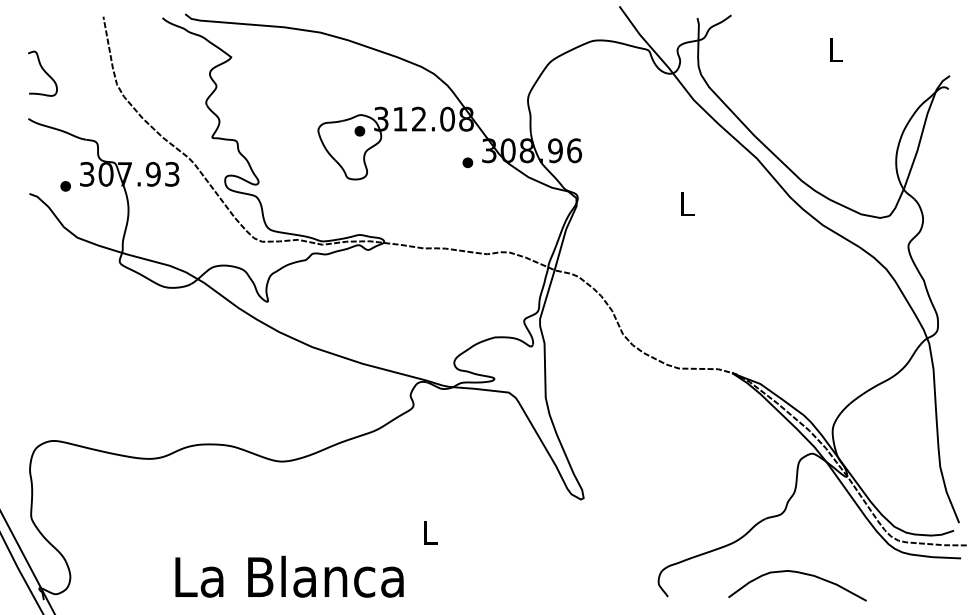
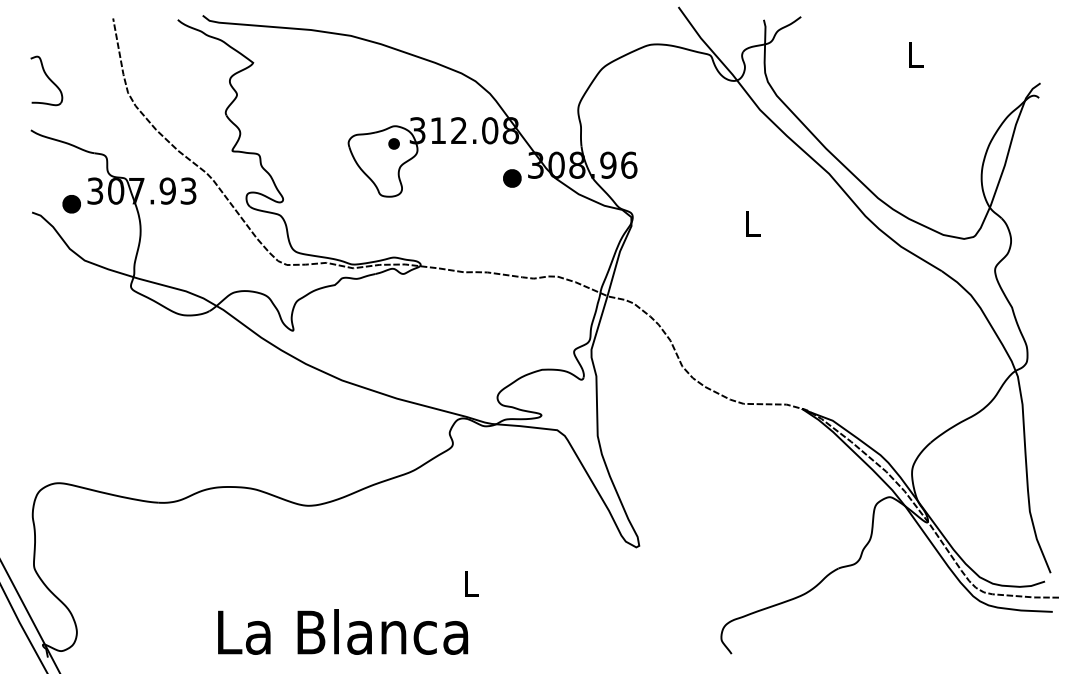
part: (467, 162) -> (512, 178), size x1.6
part: (65, 186) -> (71, 204), size x1.6
curve: (799, 573) -> (875, 628), removed
text: (289, 576) -> (342, 631), moved

